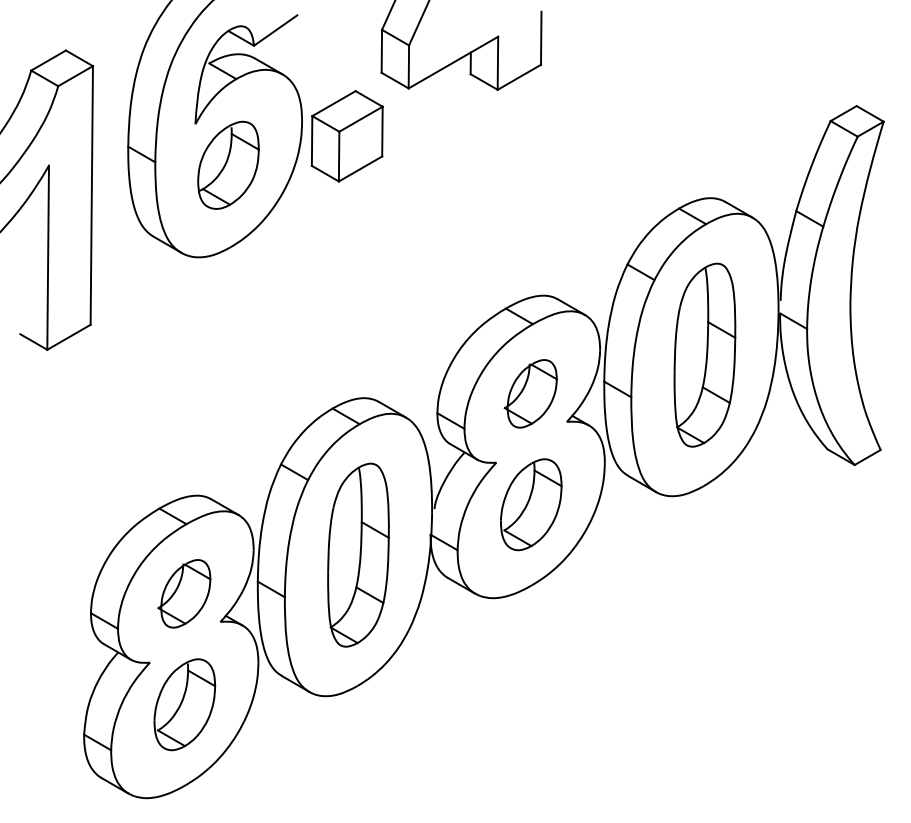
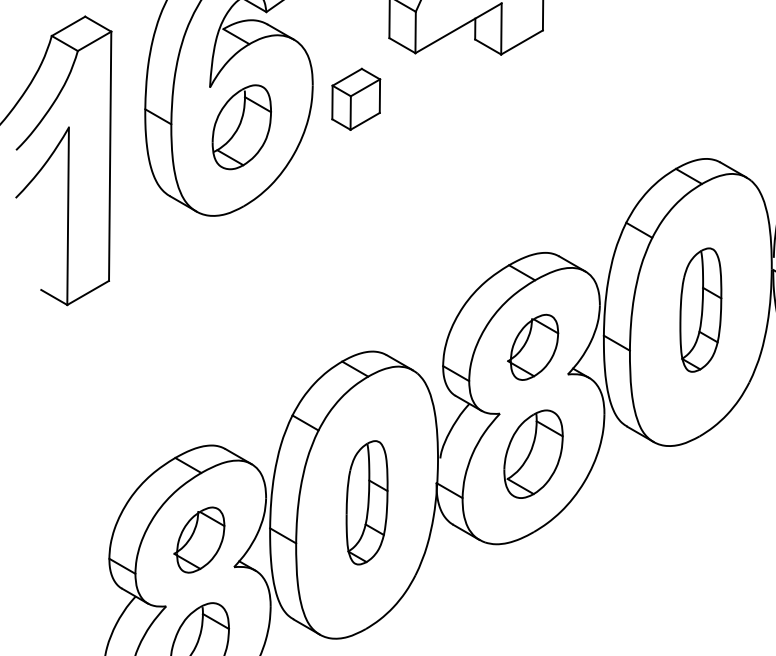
part: (346, 136) -> (355, 99), size x0.7
part: (704, 354) -> (700, 309), size x0.7
part: (358, 554) -> (367, 502), size x0.7

